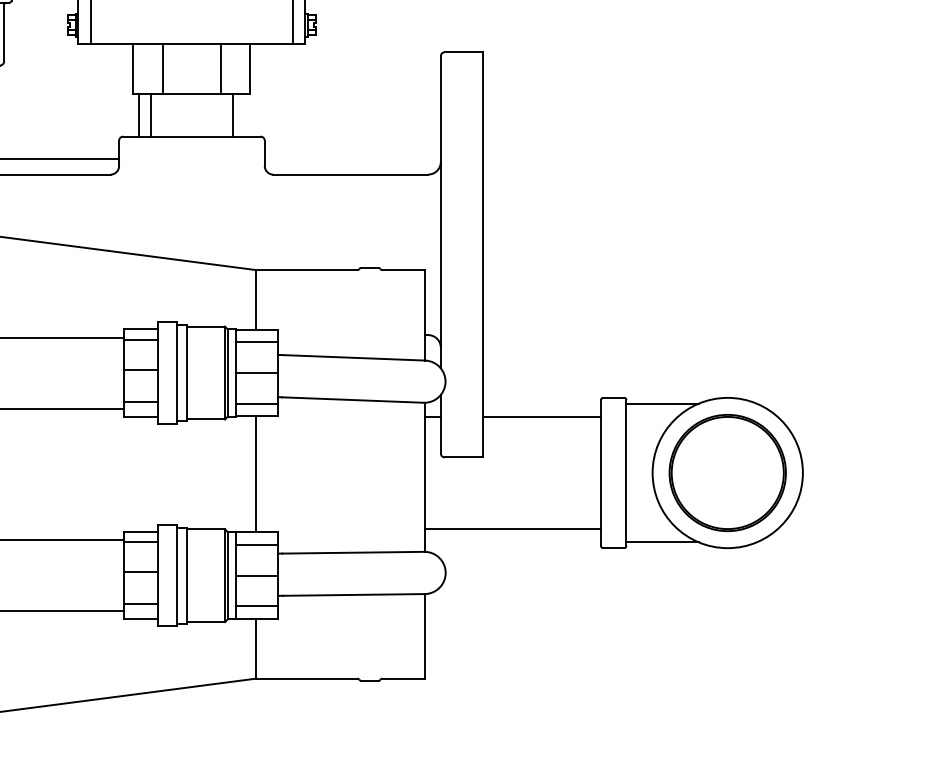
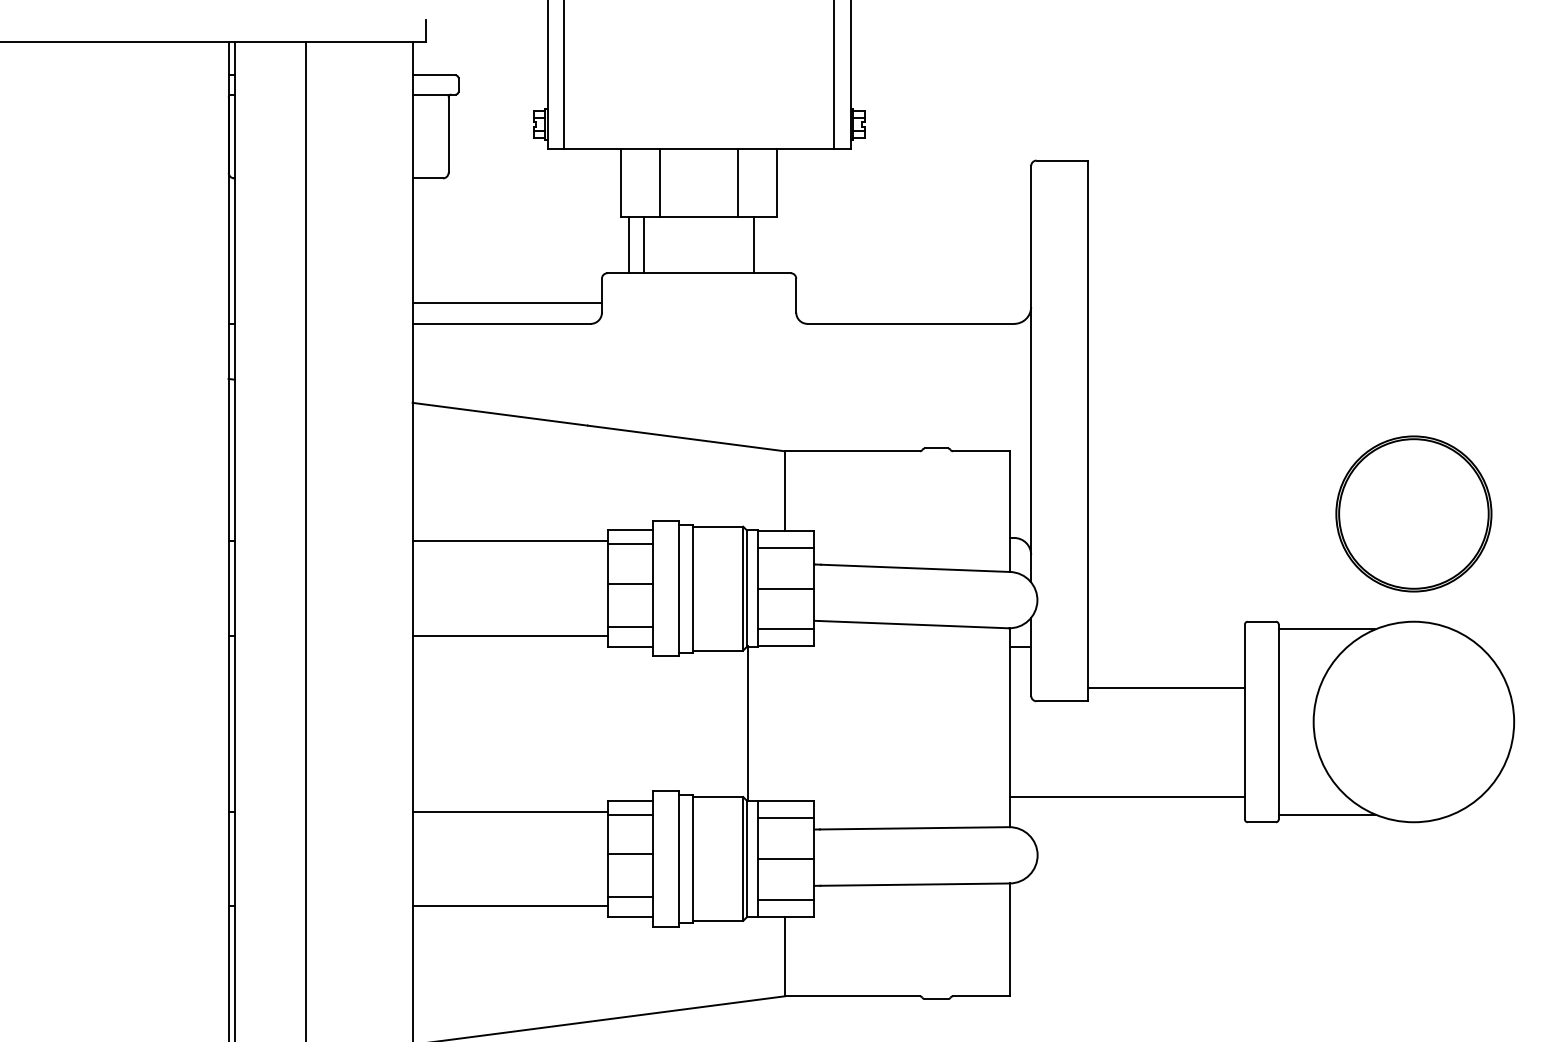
line: (541, 417) -> (1165, 688), moved
part: (727, 472) -> (1413, 513), moved
line: (255, 474) -> (747, 723), moved

